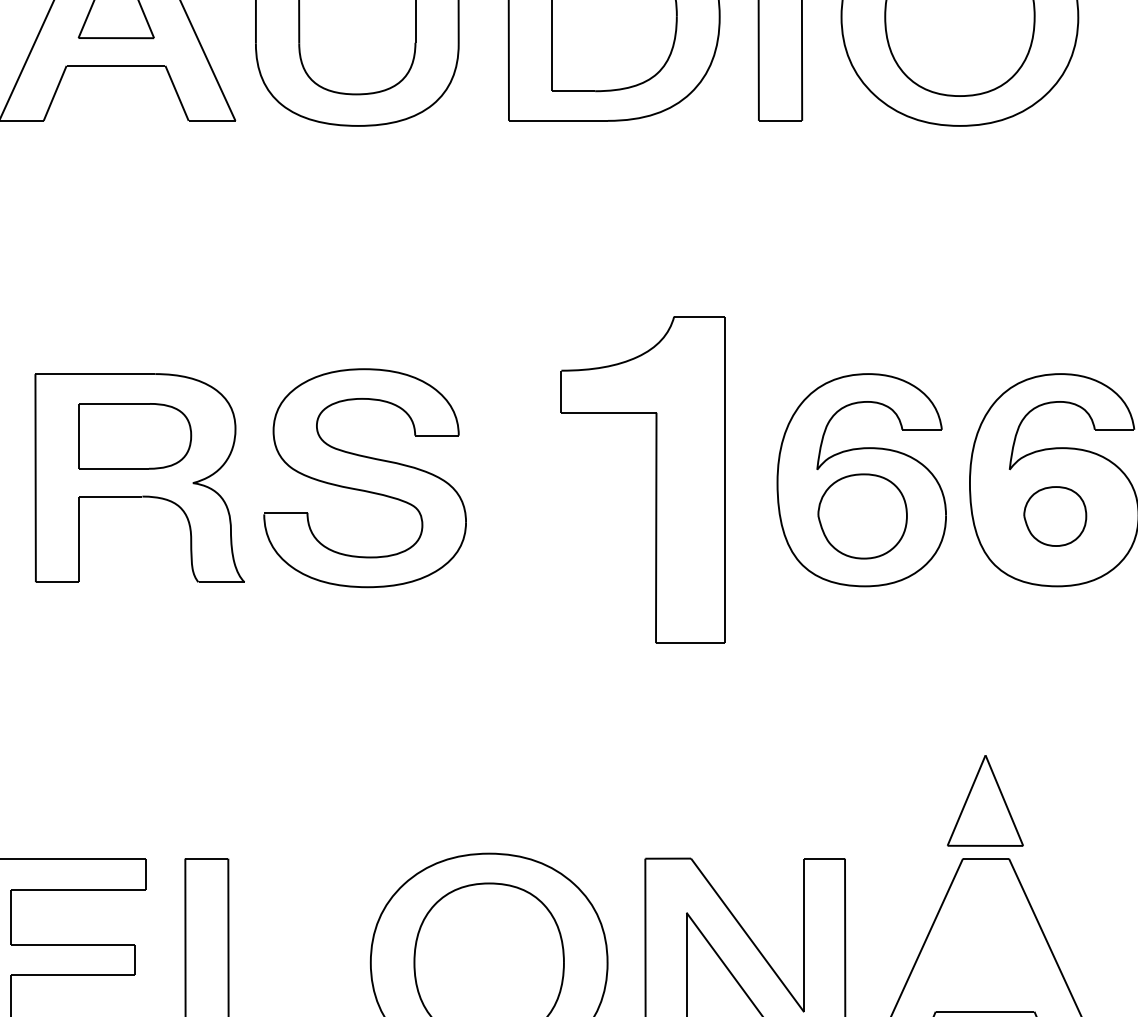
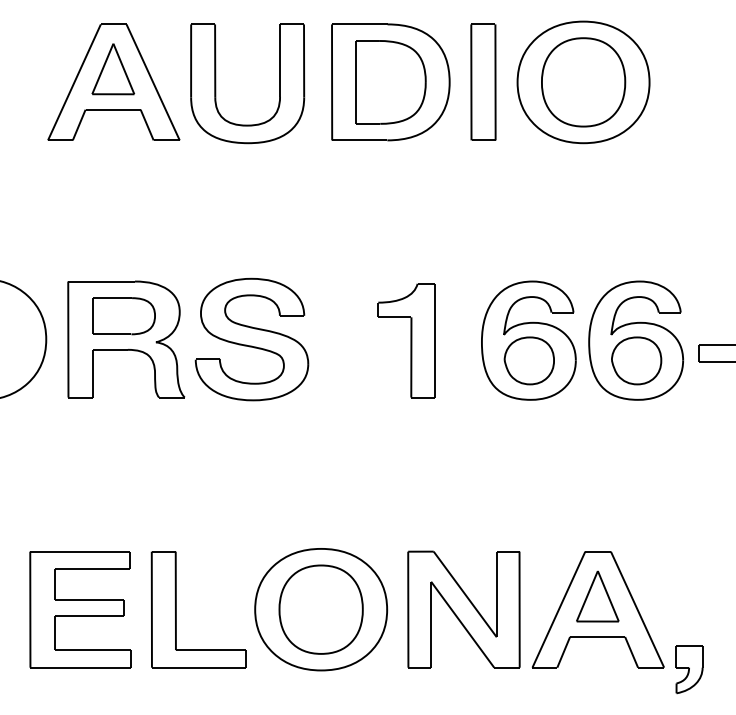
part: (642, 479) -> (406, 340), size x0.62
part: (1054, 515) -> (636, 360), size x1.43
part: (984, 800) -> (597, 596), moved

